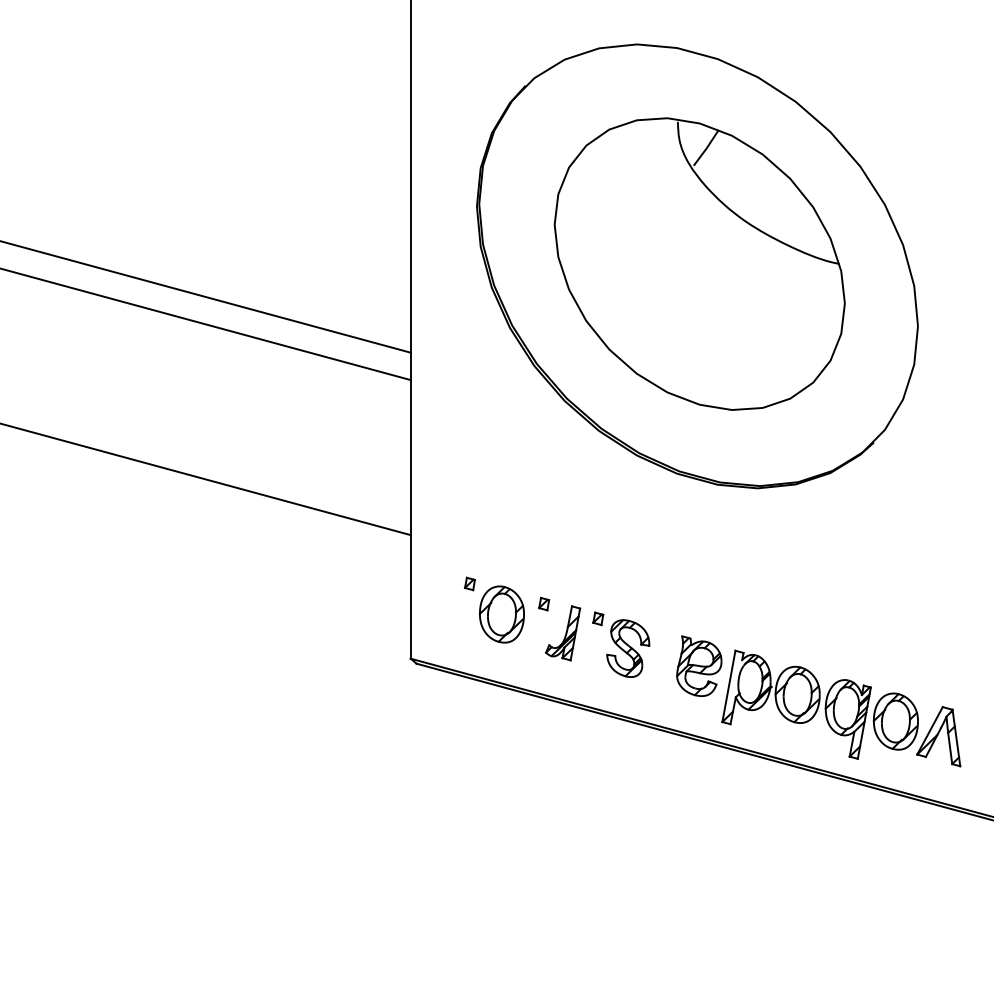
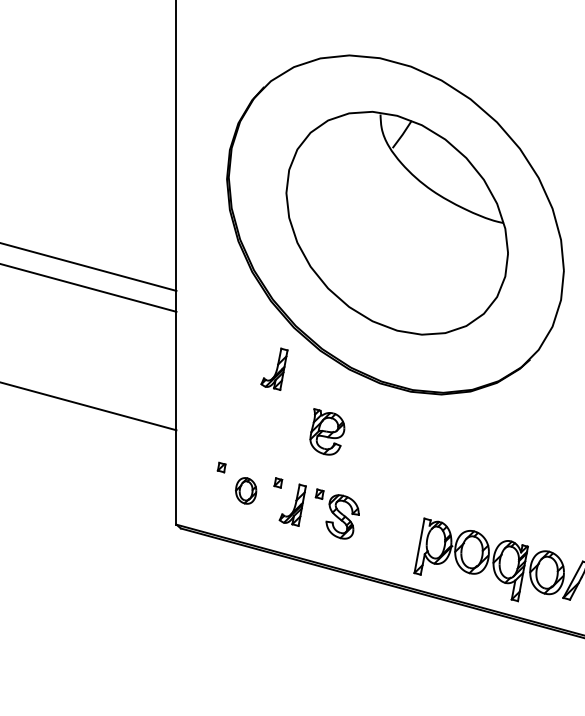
part: (539, 455) -> (274, 369), added
part: (501, 614) -> (245, 490), size x0.6
part: (699, 665) -> (327, 431), moved

